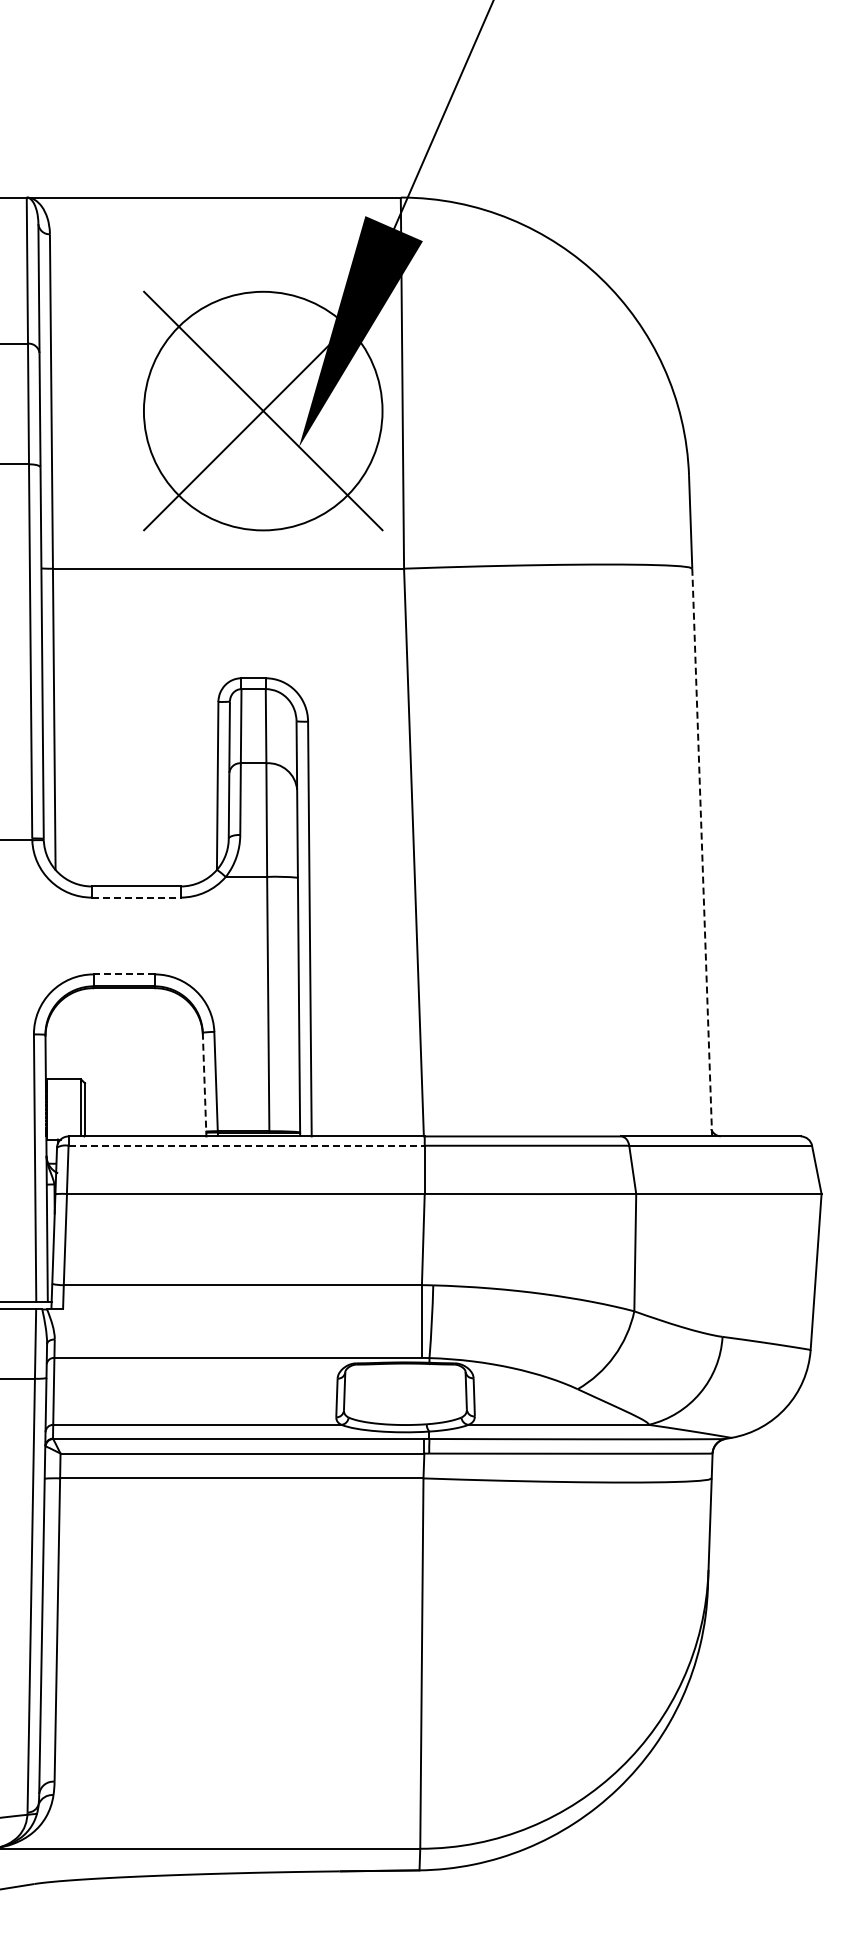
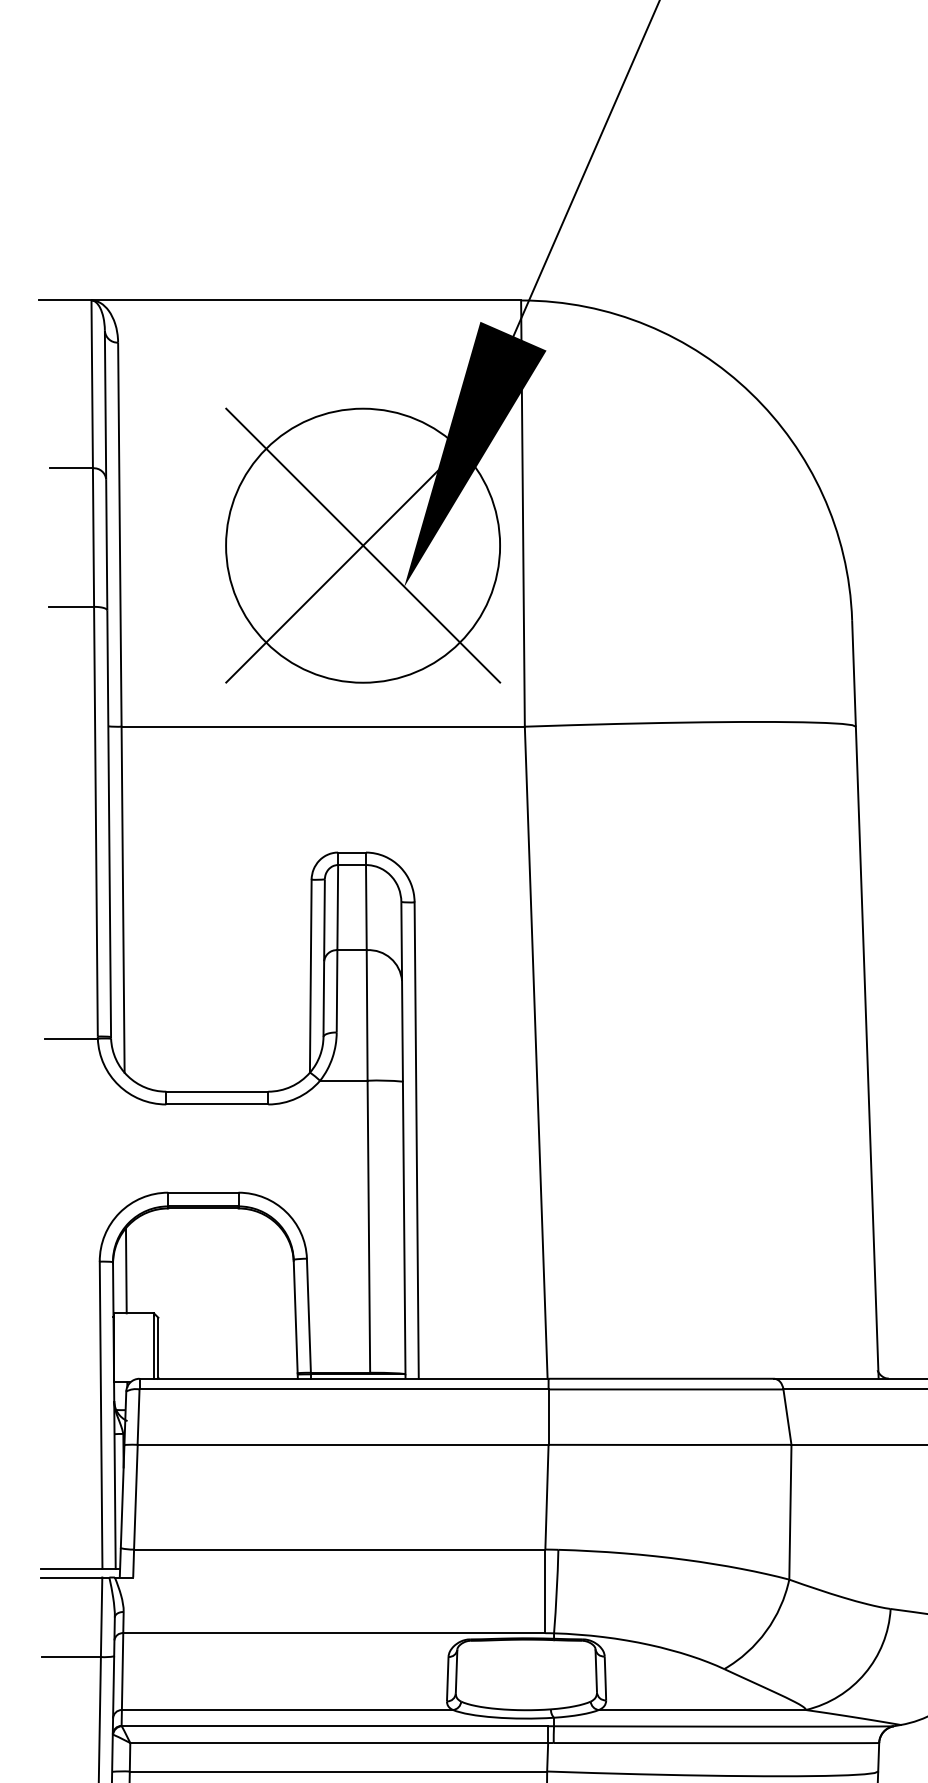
line: (702, 852) -> (867, 1052), dashed -> solid
line: (136, 897) -> (217, 1104), dashed -> solid
line: (124, 974) -> (203, 1192), dashed -> solid
line: (56, 1042) -> (125, 1270), added
line: (204, 1082) -> (295, 1316), dashed -> solid
line: (247, 1145) -> (345, 1389), dashed -> solid

